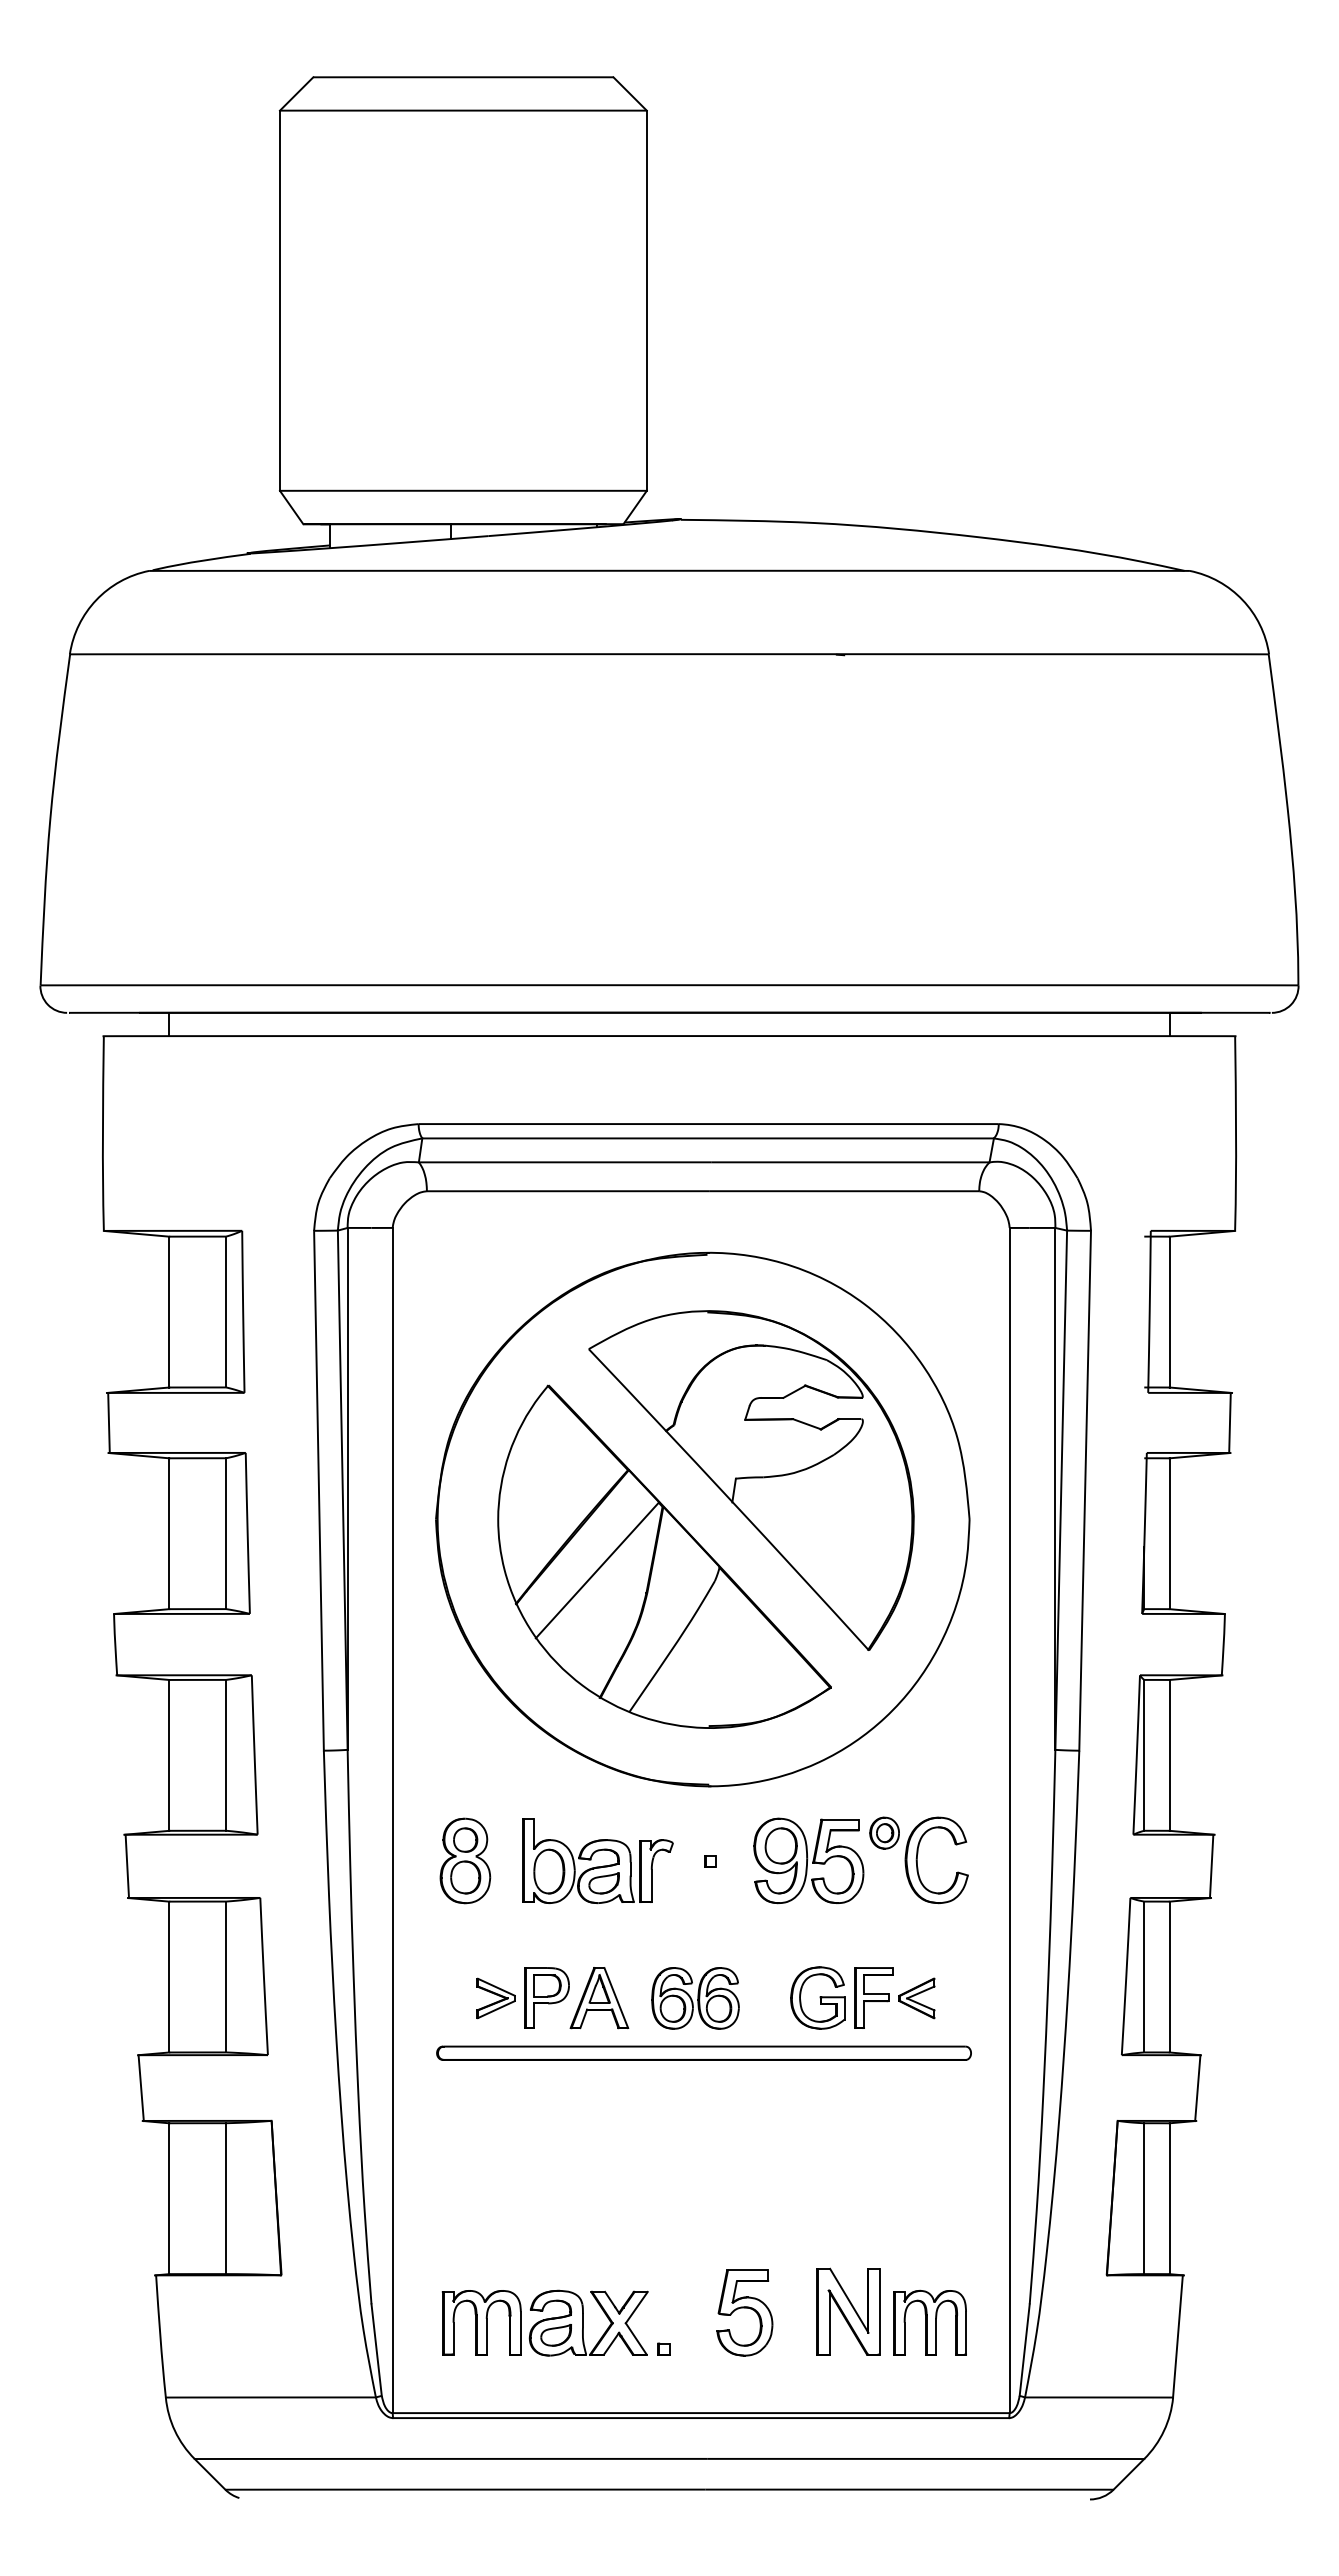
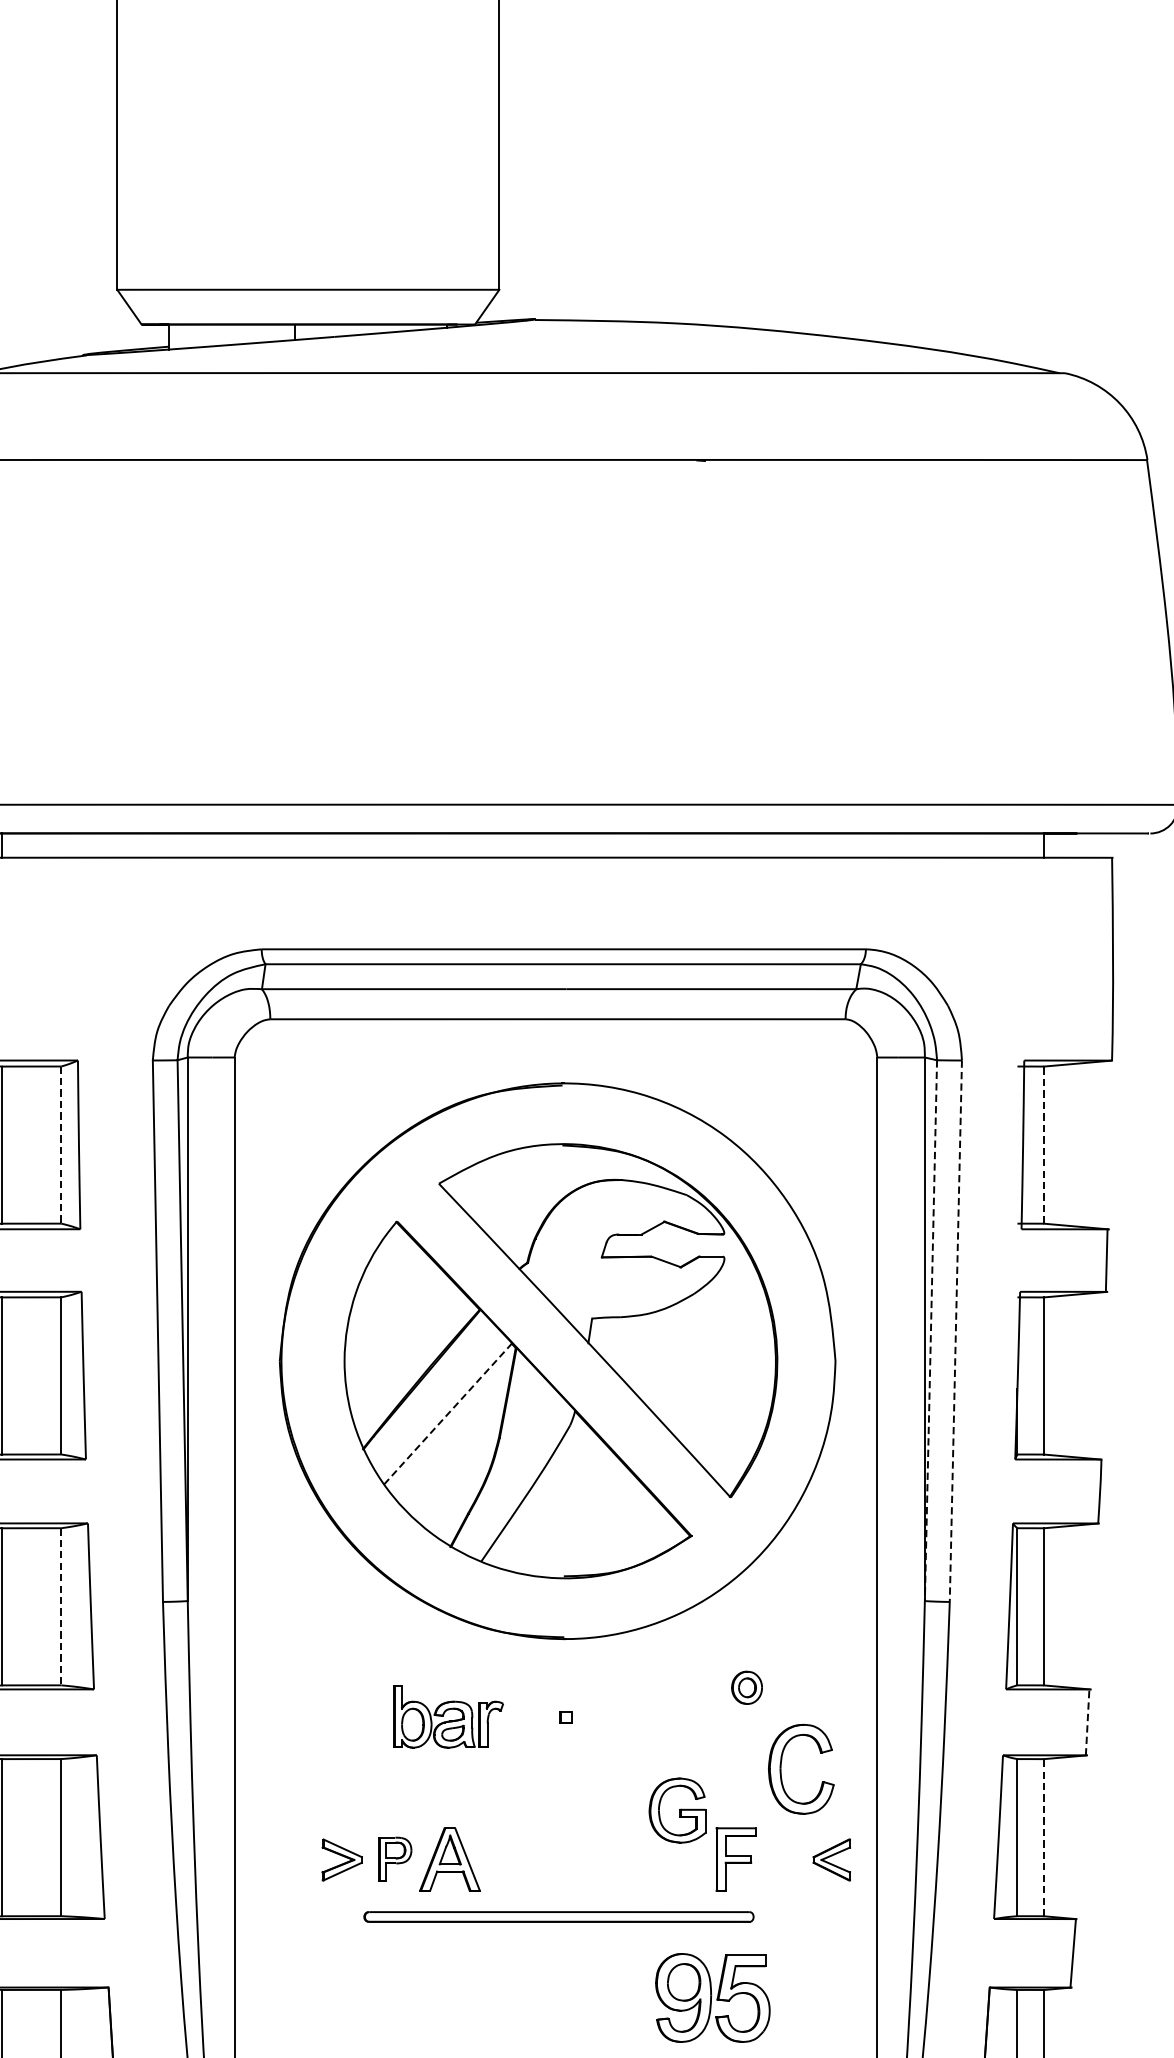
line: (1169, 1311) -> (1043, 1144), solid -> dashed
line: (226, 1312) -> (61, 1145), solid -> dashed
line: (1061, 1490) -> (931, 1330), solid -> dashed
line: (1085, 1490) -> (956, 1330), solid -> dashed
line: (597, 1570) -> (447, 1414), solid -> dashed
line: (226, 1755) -> (61, 1606), solid -> dashed
part: (465, 1860) -> (310, 1716), removed
part: (808, 1860) -> (712, 1997), moved
part: (917, 1860) -> (781, 1769), moved
part: (597, 1861) -> (447, 1717), size x0.7
line: (1211, 1866) -> (1087, 1722), solid -> dashed
line: (1169, 1976) -> (1043, 1837), solid -> dashed
part: (546, 1997) -> (394, 1858), size x0.7
part: (817, 1997) -> (677, 1810), moved
part: (695, 1998) -> (550, 1860), removed
part: (916, 1998) -> (831, 1860), moved
part: (703, 2052) -> (558, 1916), size x0.7

